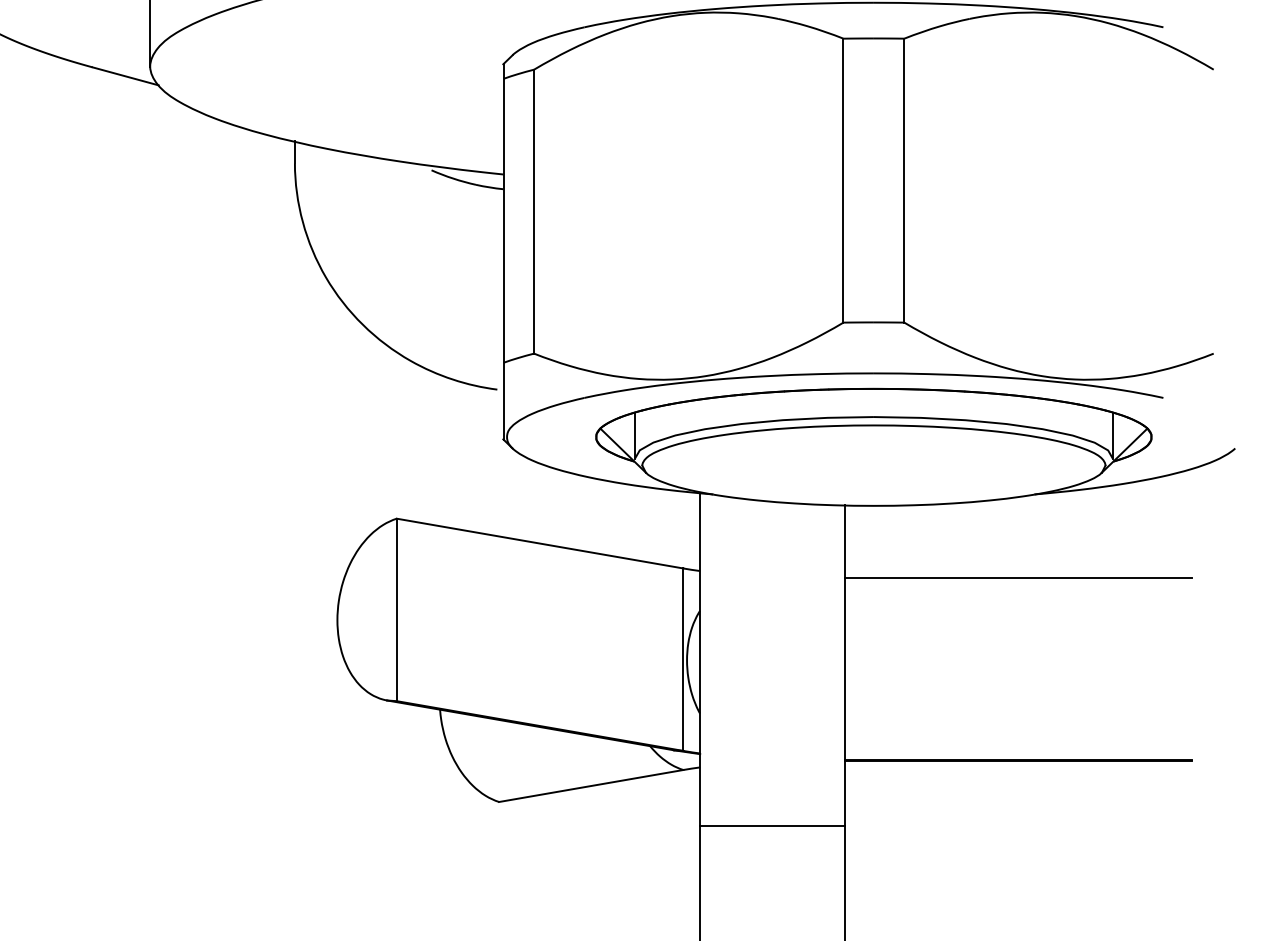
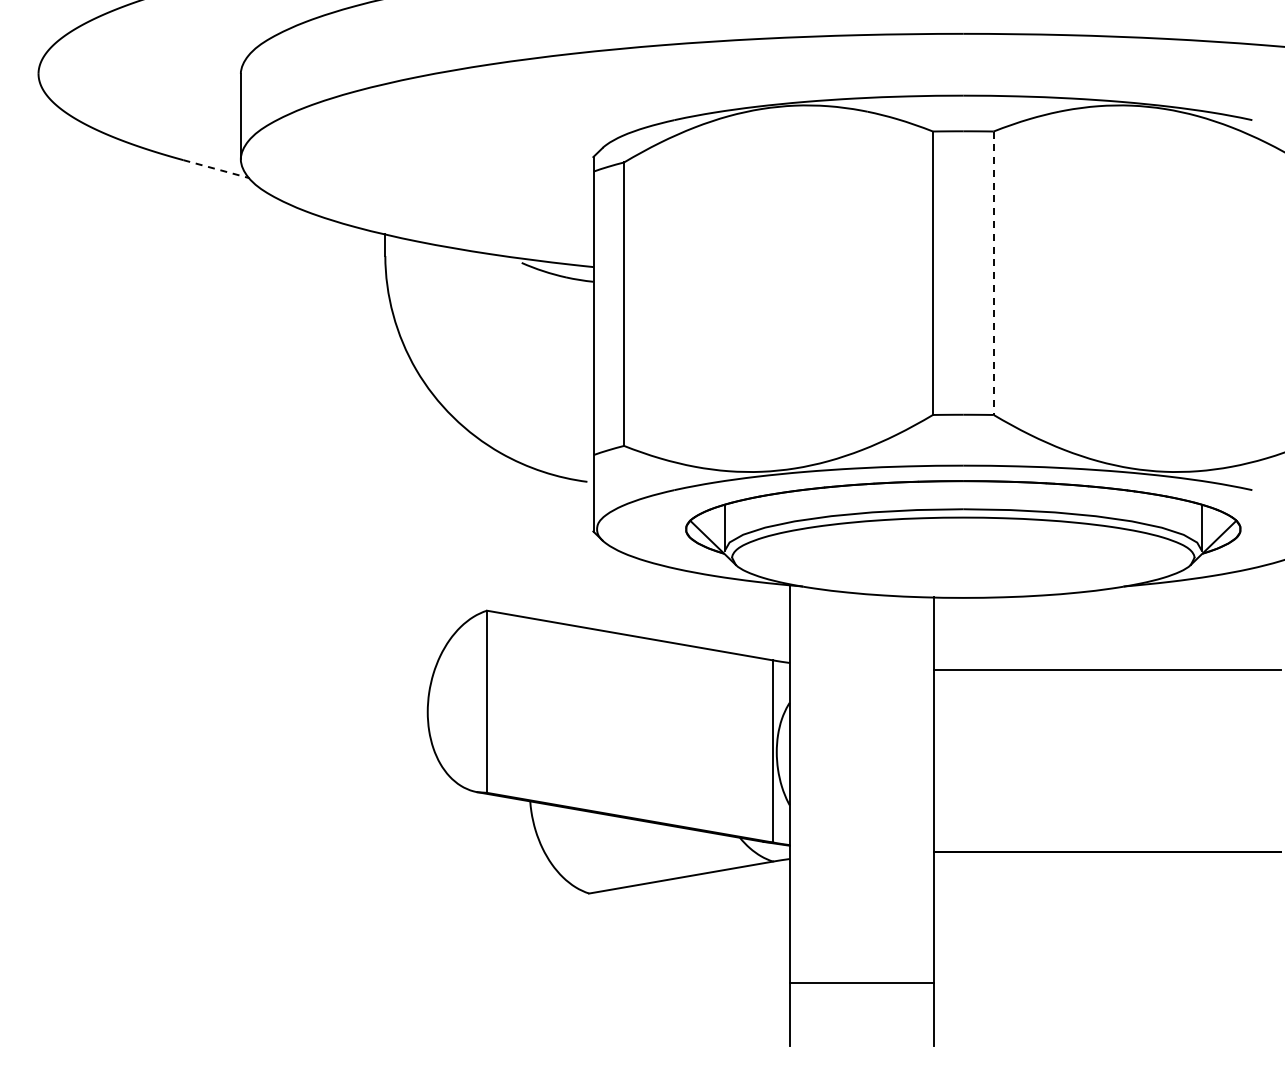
line: (125, 76) -> (216, 169), solid -> dashed
line: (904, 180) -> (993, 273), solid -> dashed
line: (771, 826) -> (861, 982), moved

